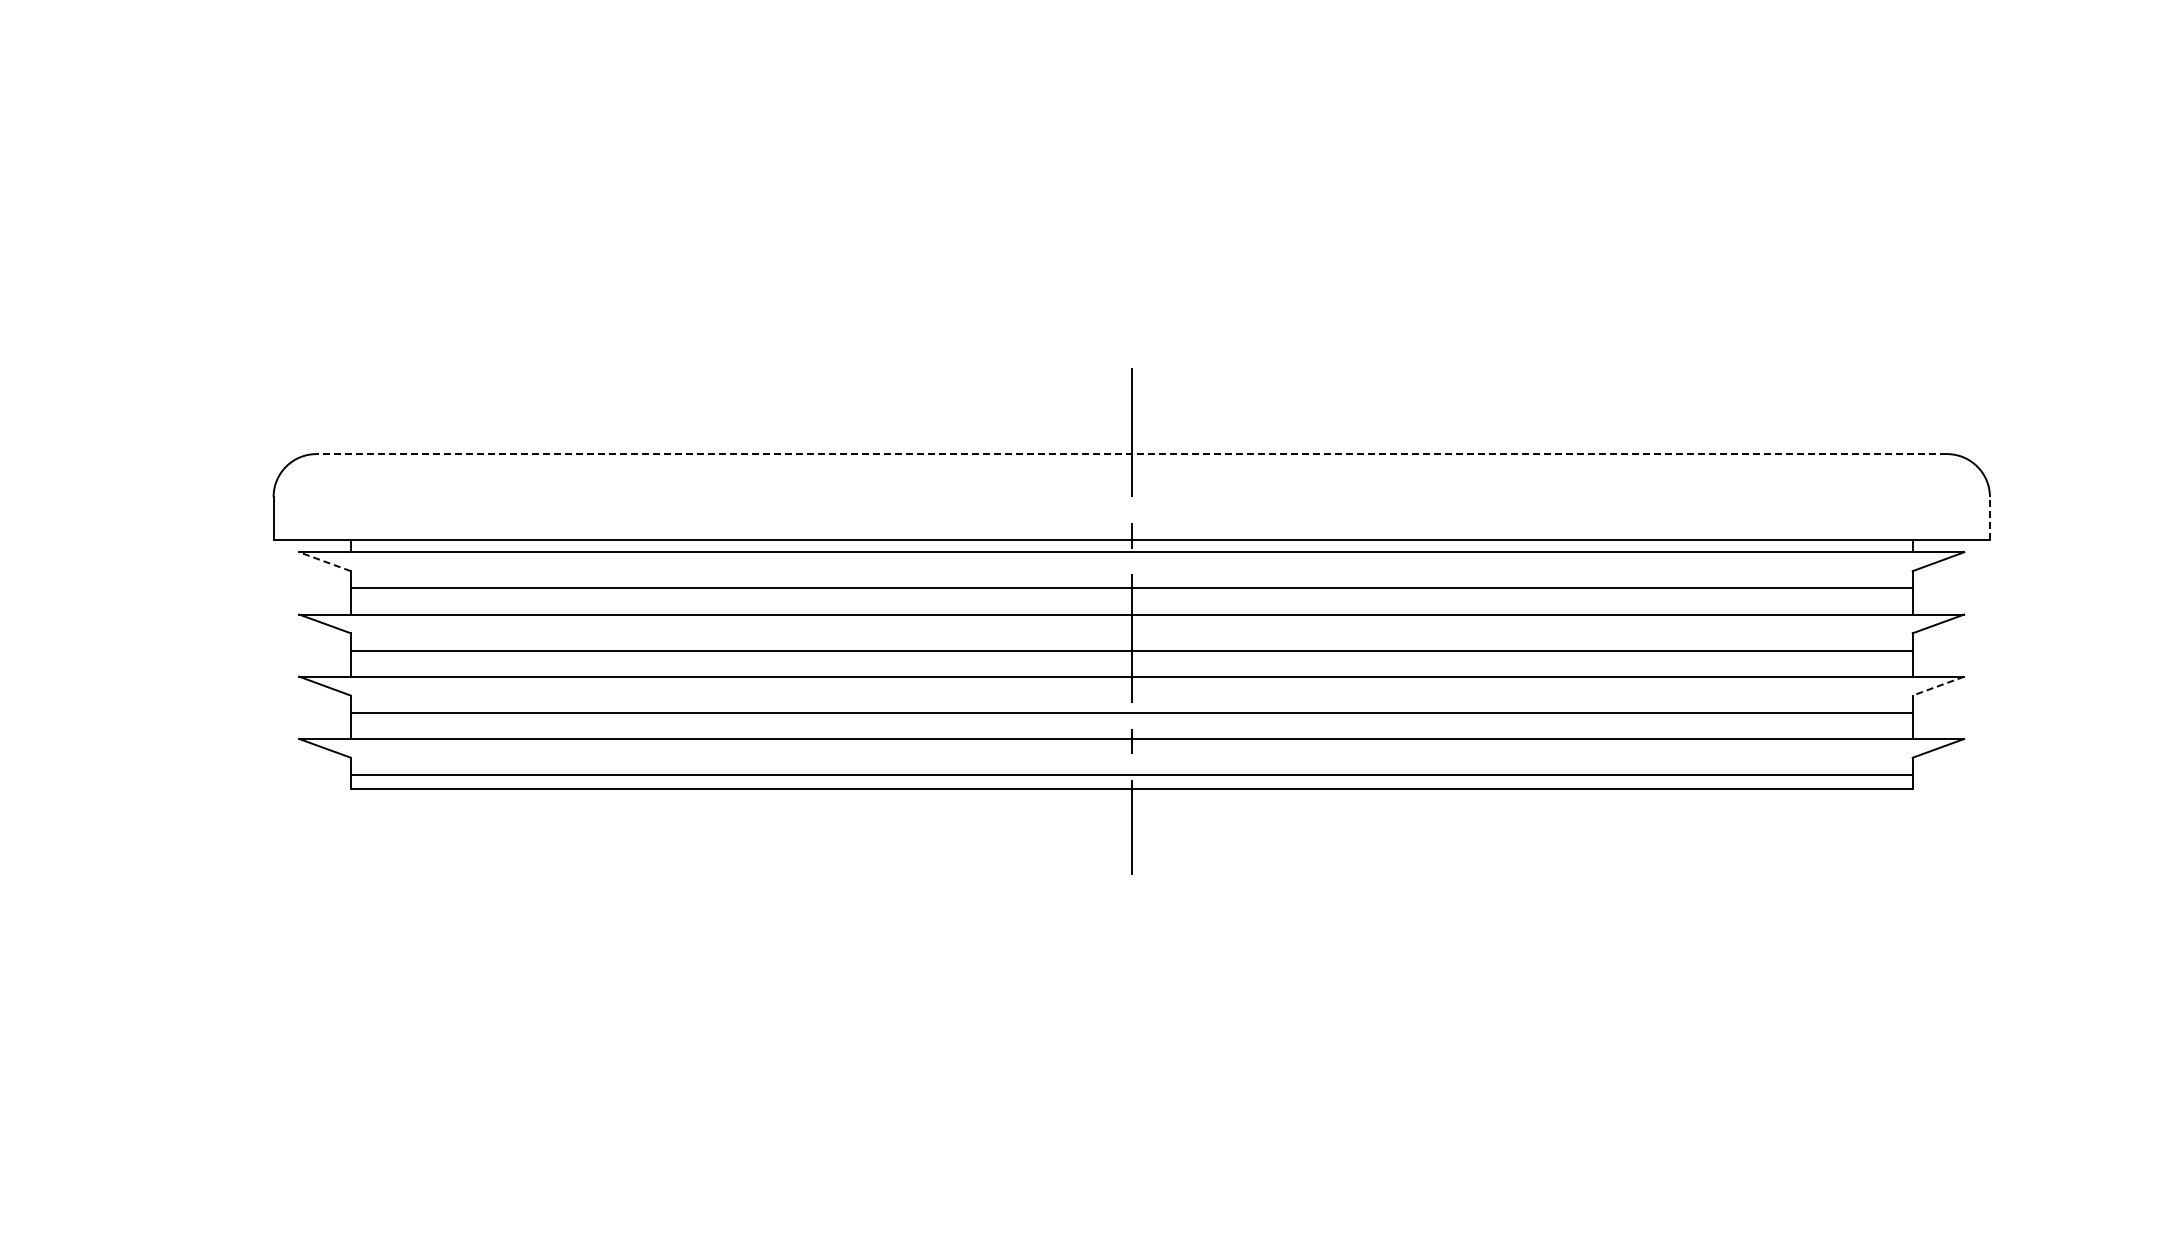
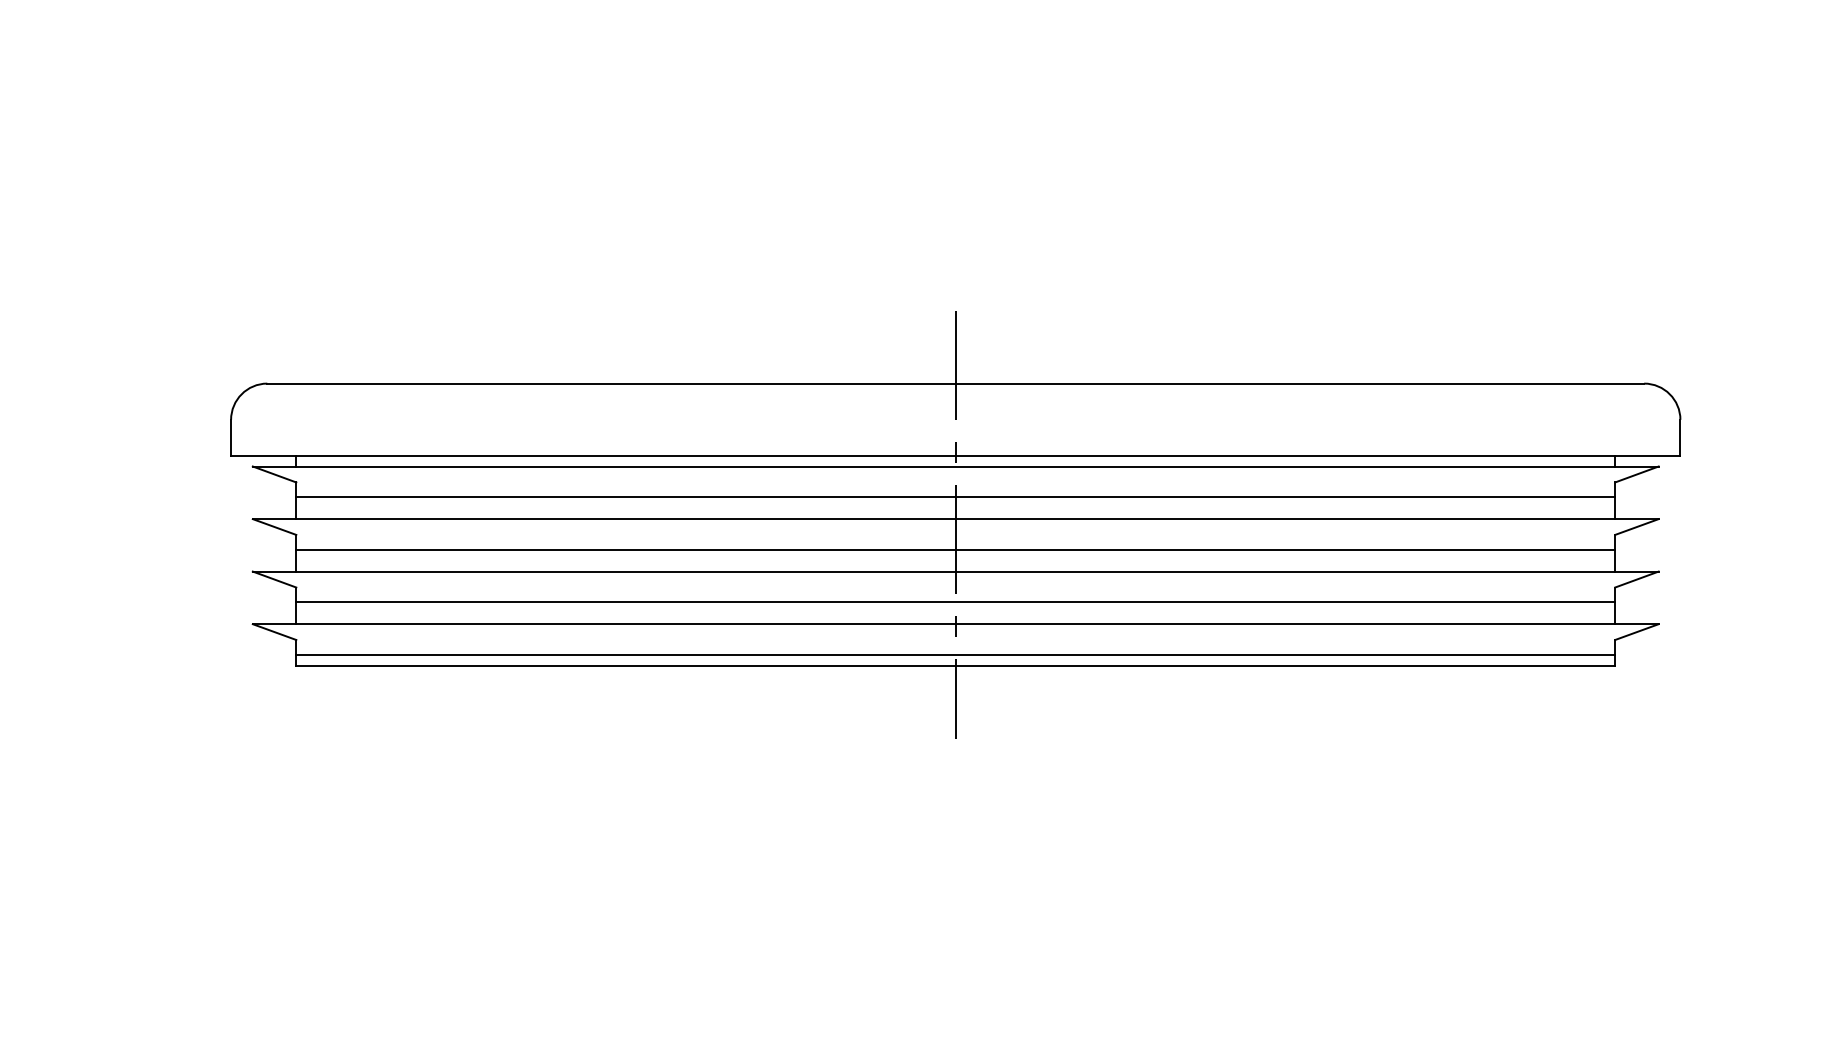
line: (1131, 454) -> (955, 383), dashed -> solid
line: (1989, 517) -> (1680, 437), dashed -> solid
line: (324, 561) -> (274, 474), dashed -> solid
line: (1938, 686) -> (1636, 579), dashed -> solid

